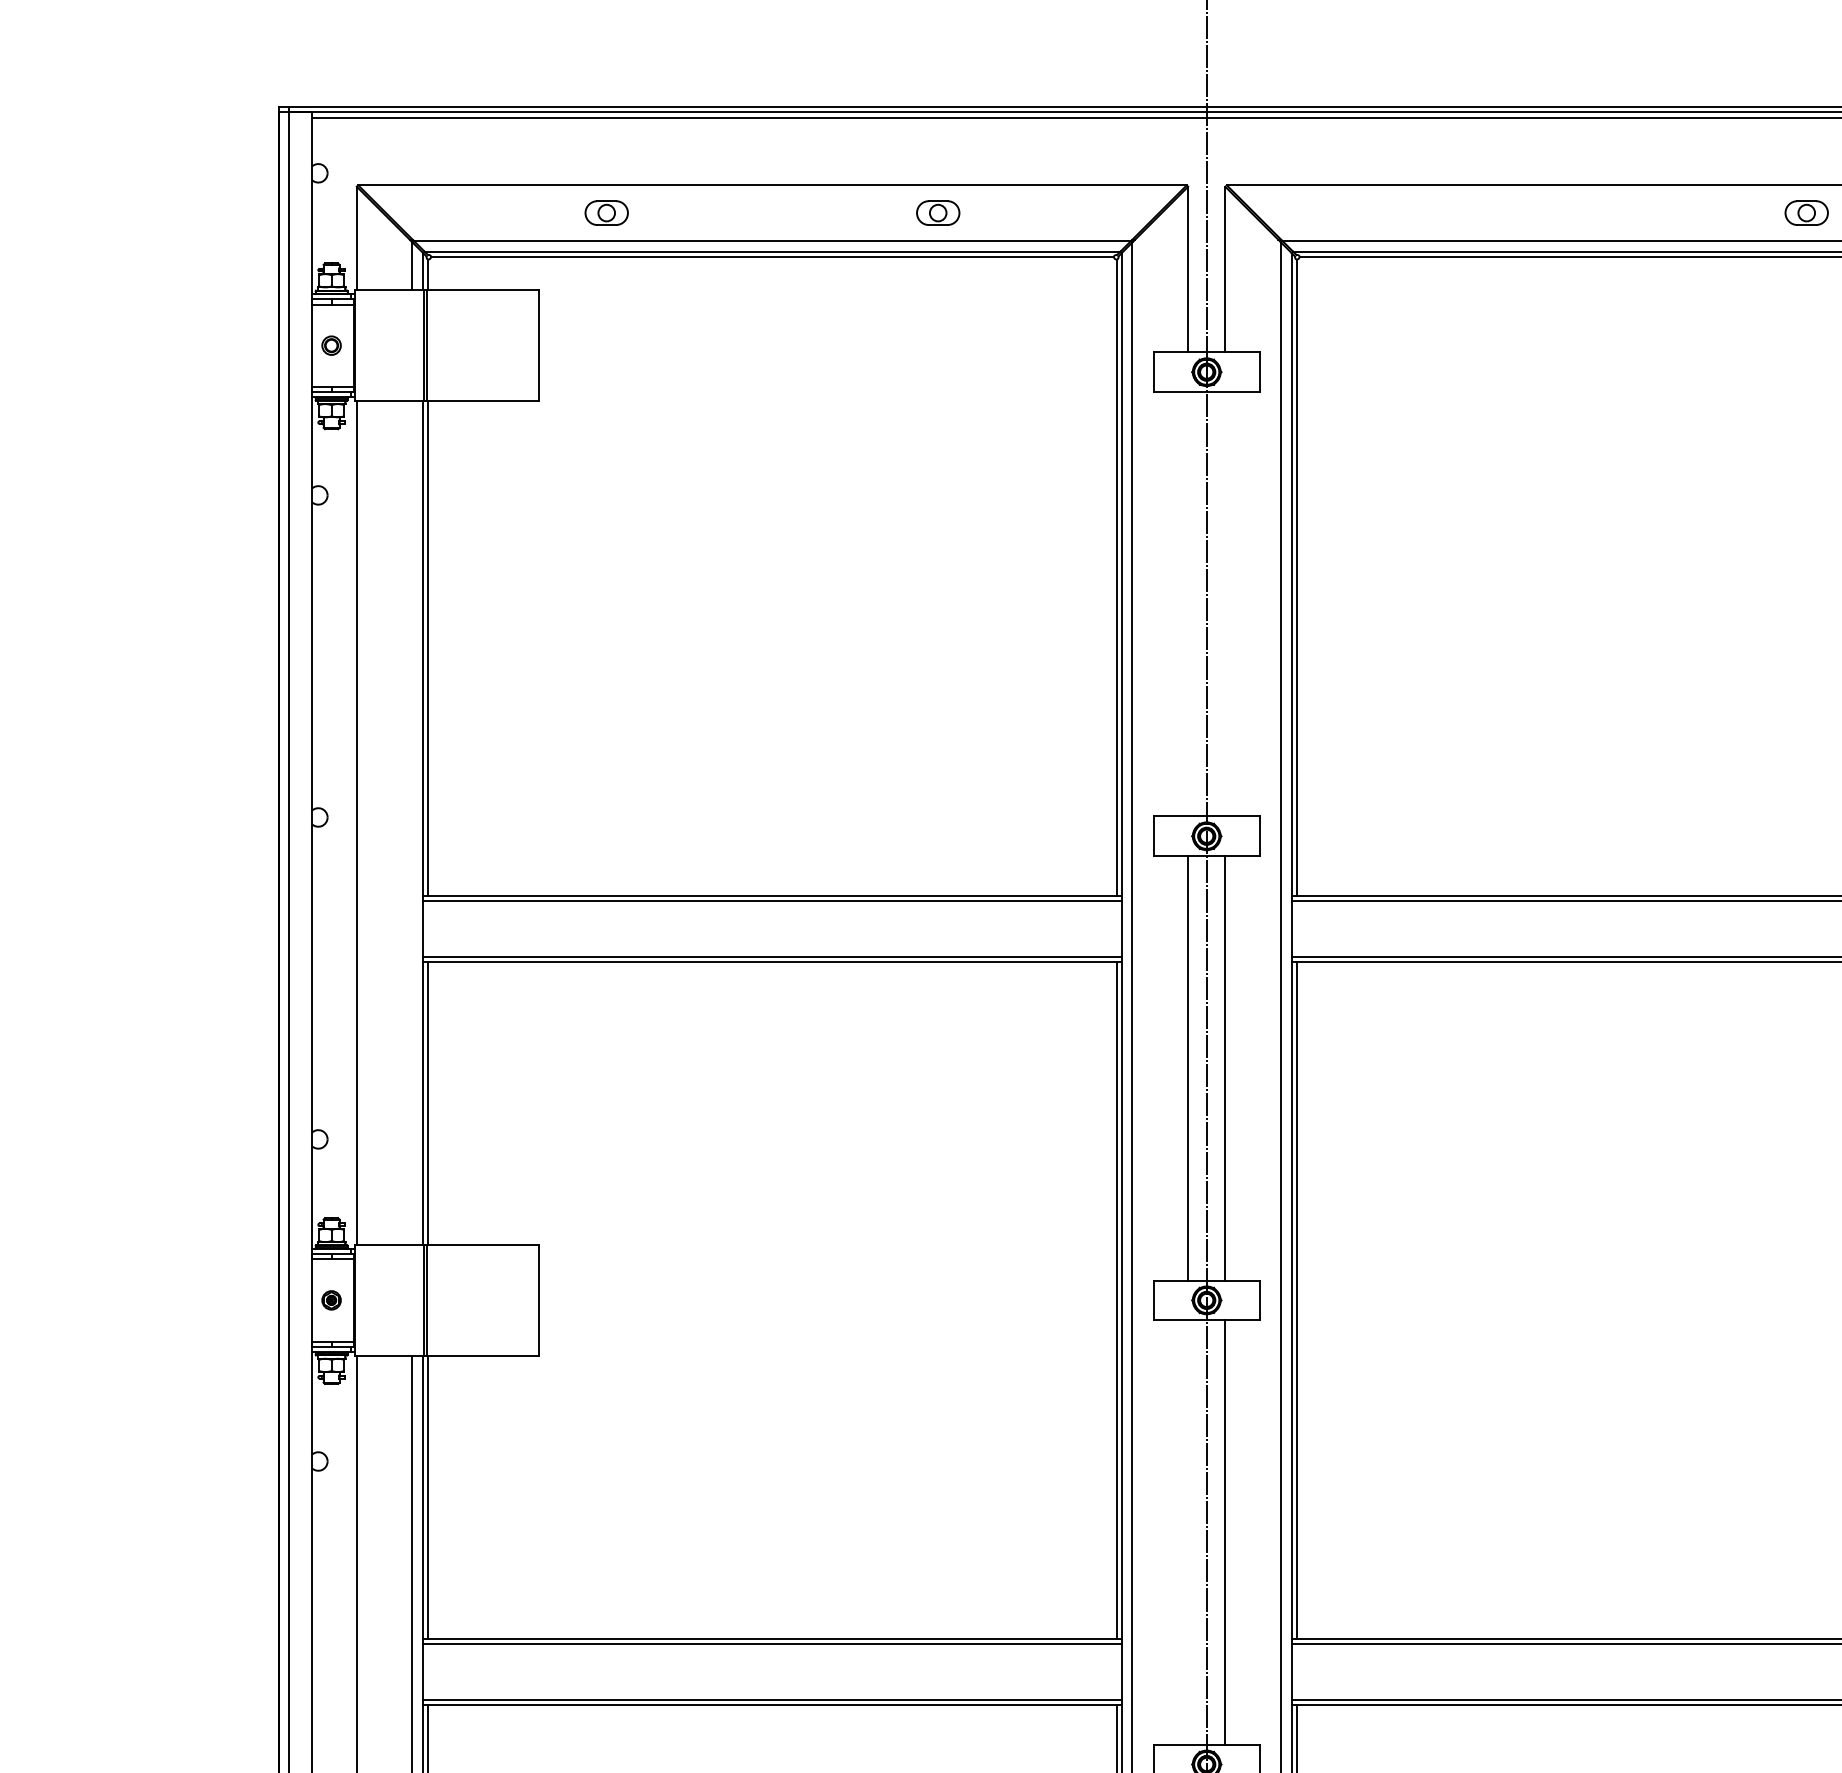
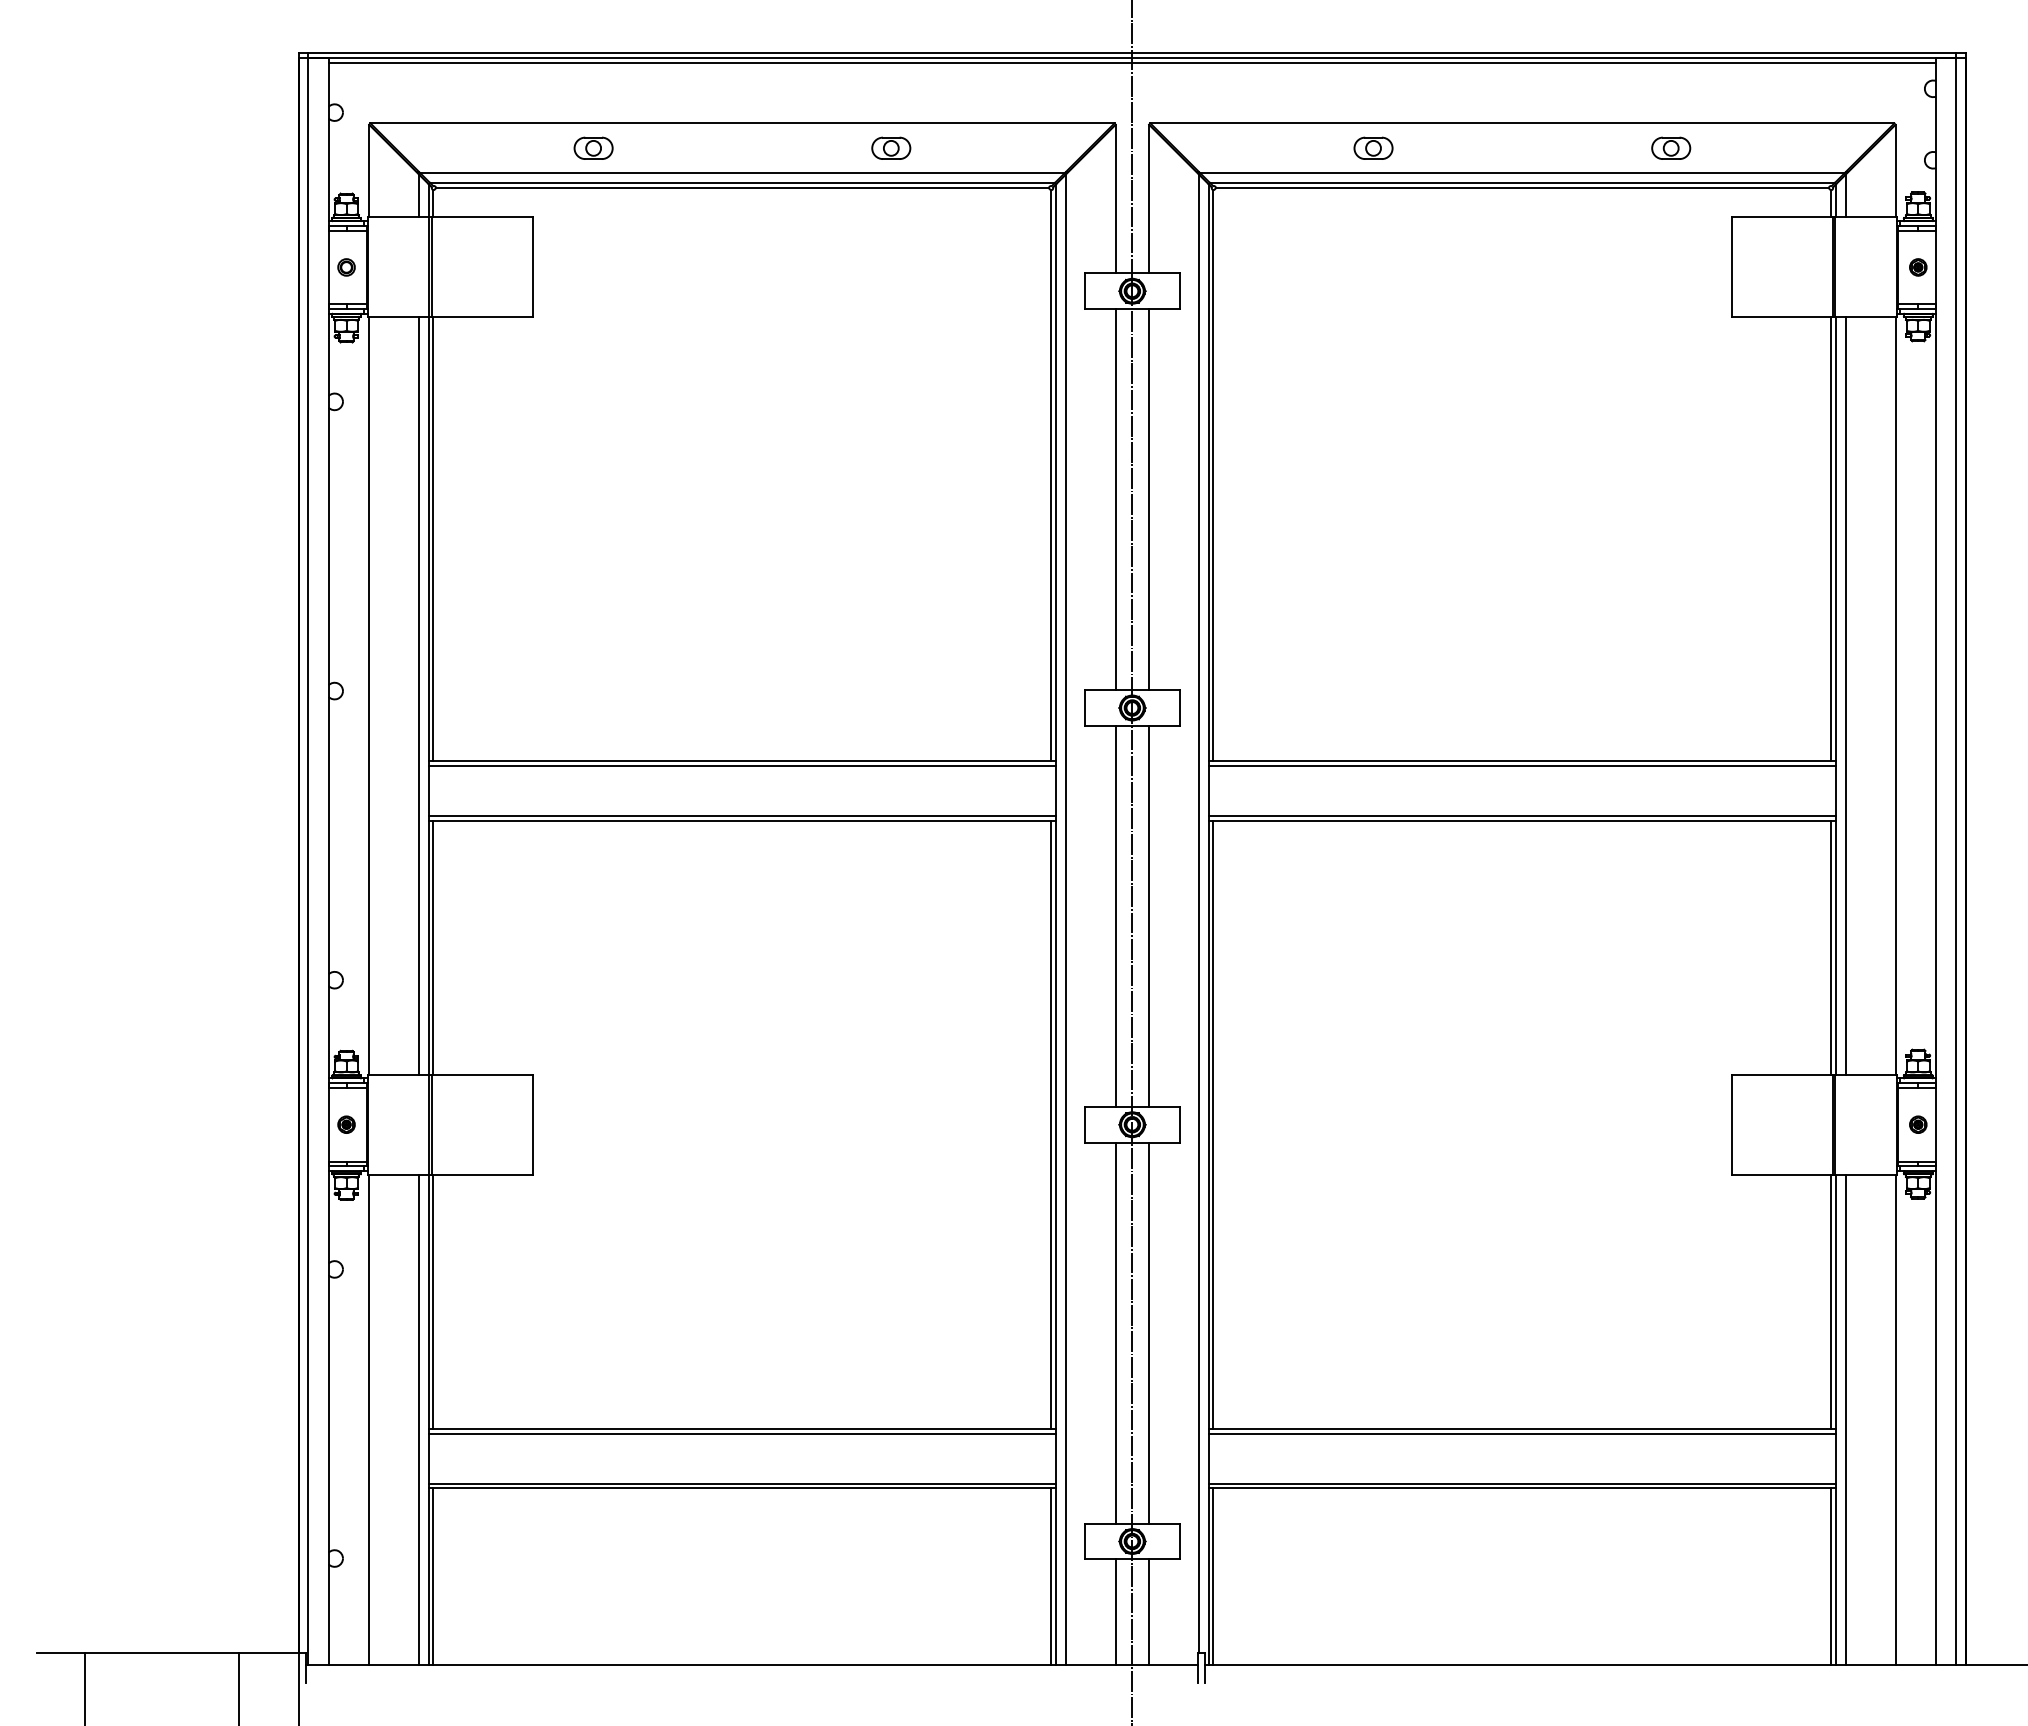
part: (1475, 212) -> (1373, 147), added
line: (1187, 604) -> (1115, 499), added
line: (1225, 604) -> (1149, 499), added
line: (412, 822) -> (419, 695), added
line: (1187, 1531) -> (1115, 1332), added

